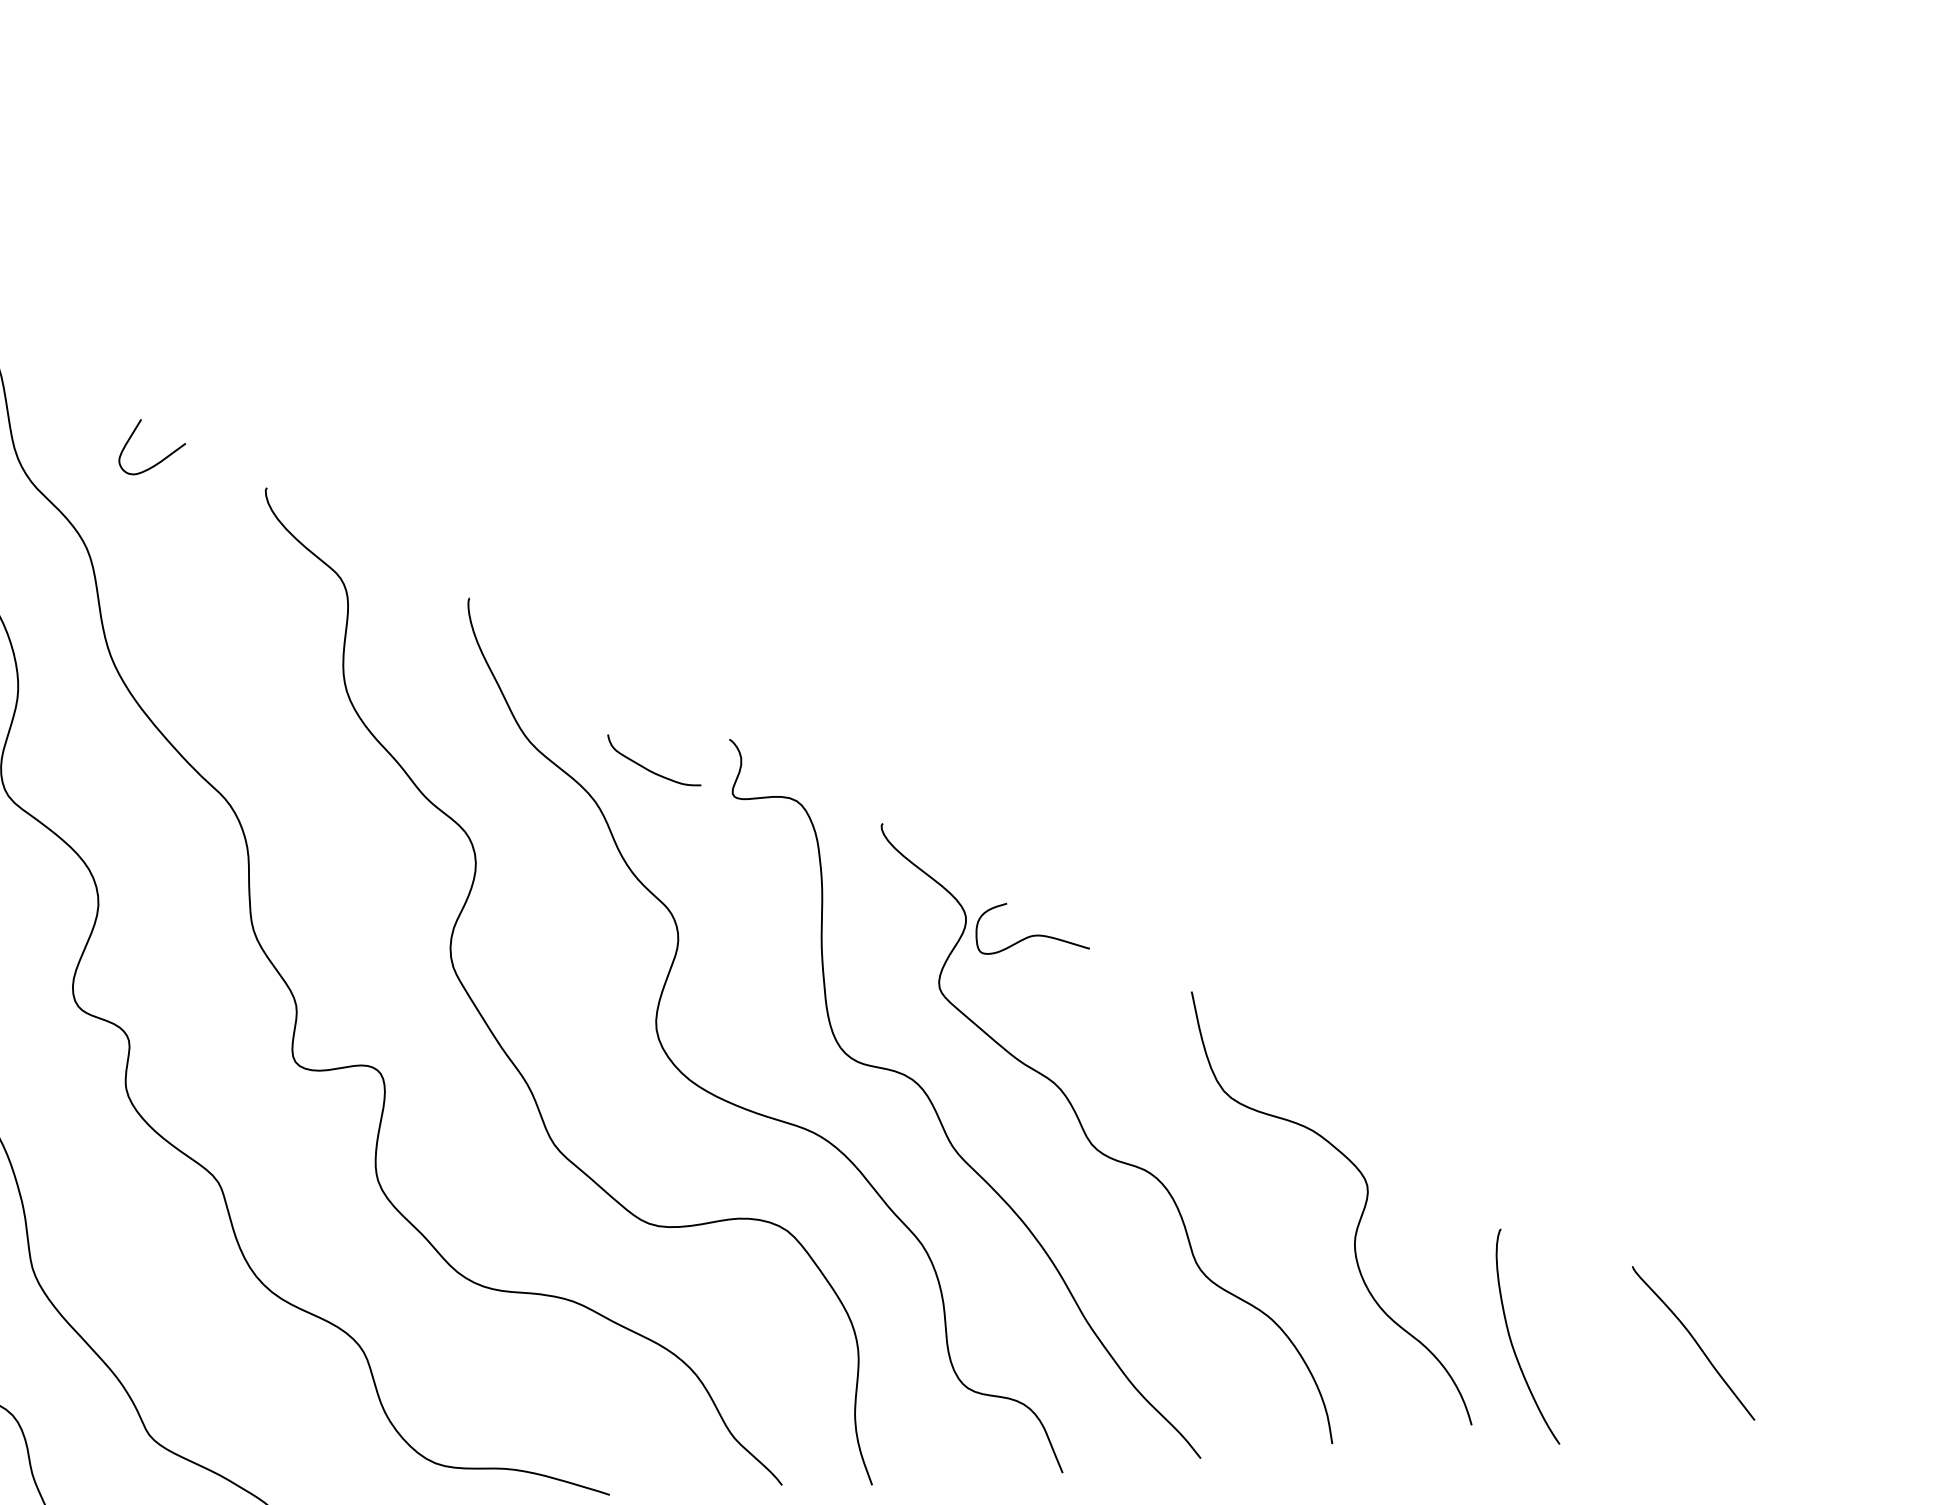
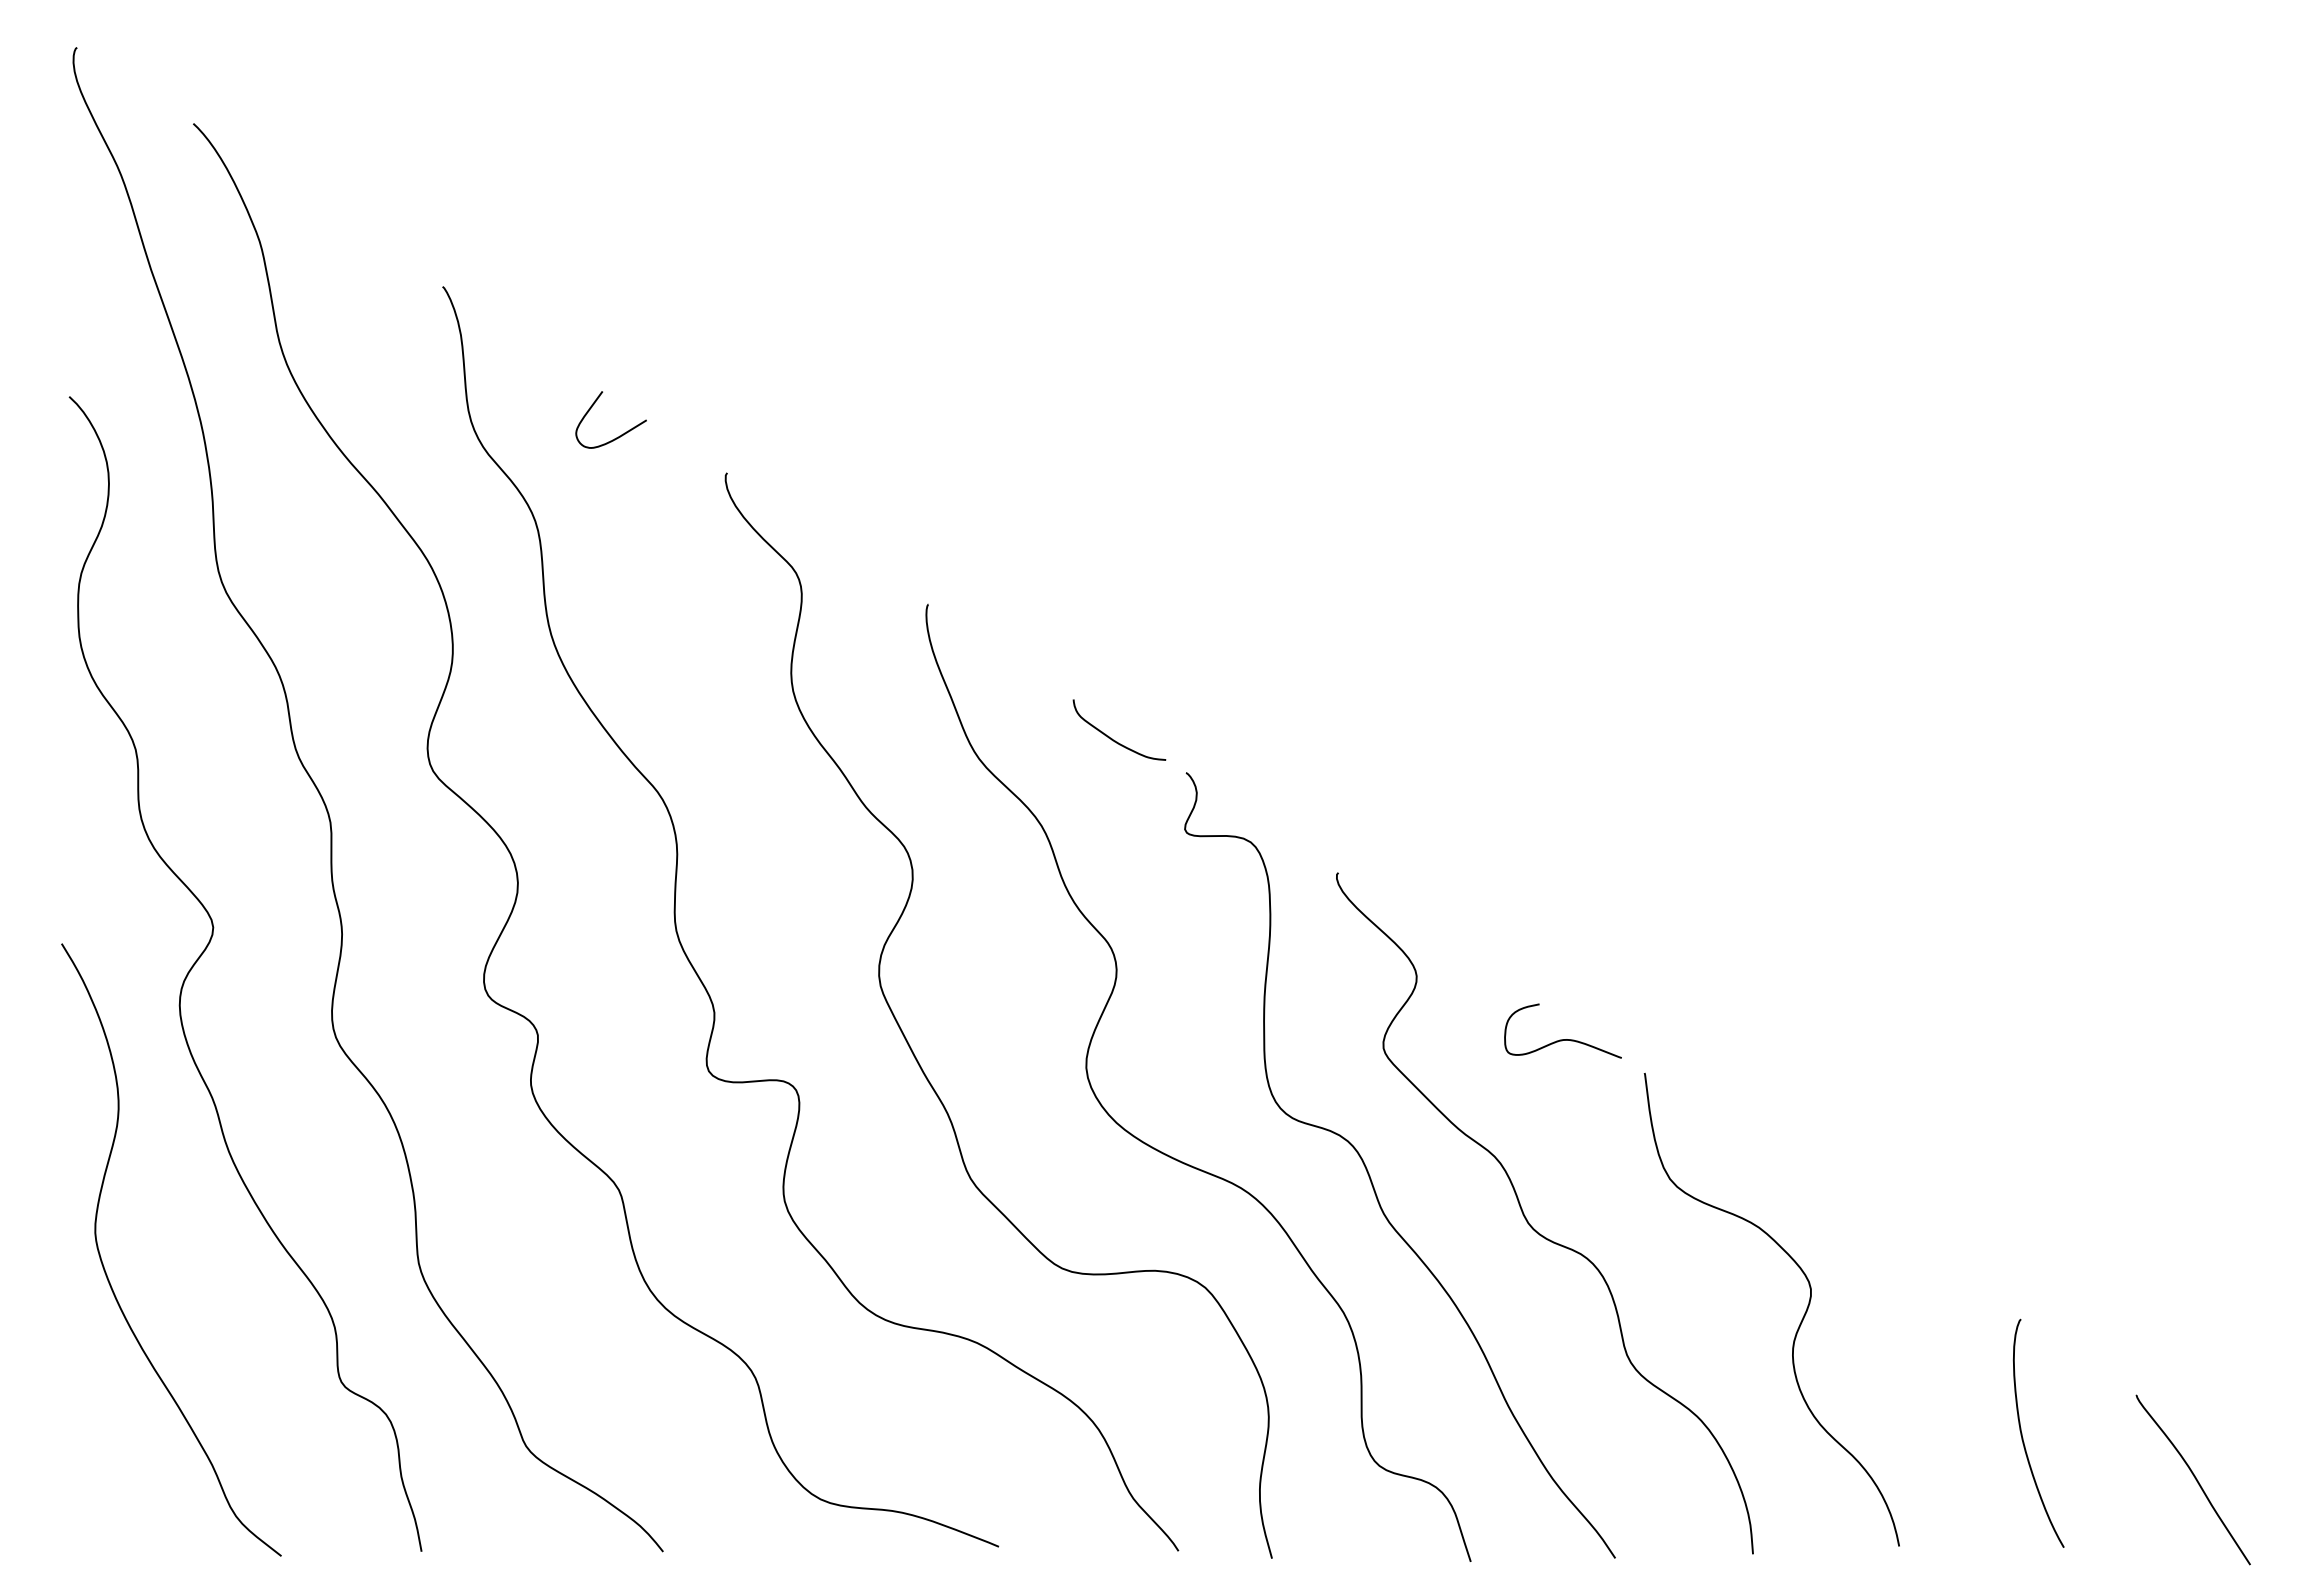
curve: (648, 768) -> (1112, 738), moved
curve: (1031, 935) -> (1562, 1039), moved
curve: (1694, 1341) -> (2194, 1478), moved
curve: (1512, 1342) -> (2023, 1437), moved

